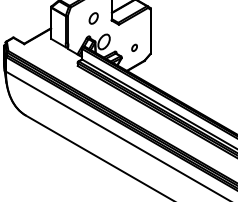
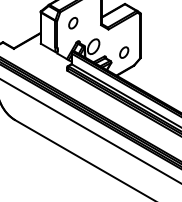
part: (93, 18) -> (73, 23), moved
part: (134, 47) -> (124, 52), size x1.67

